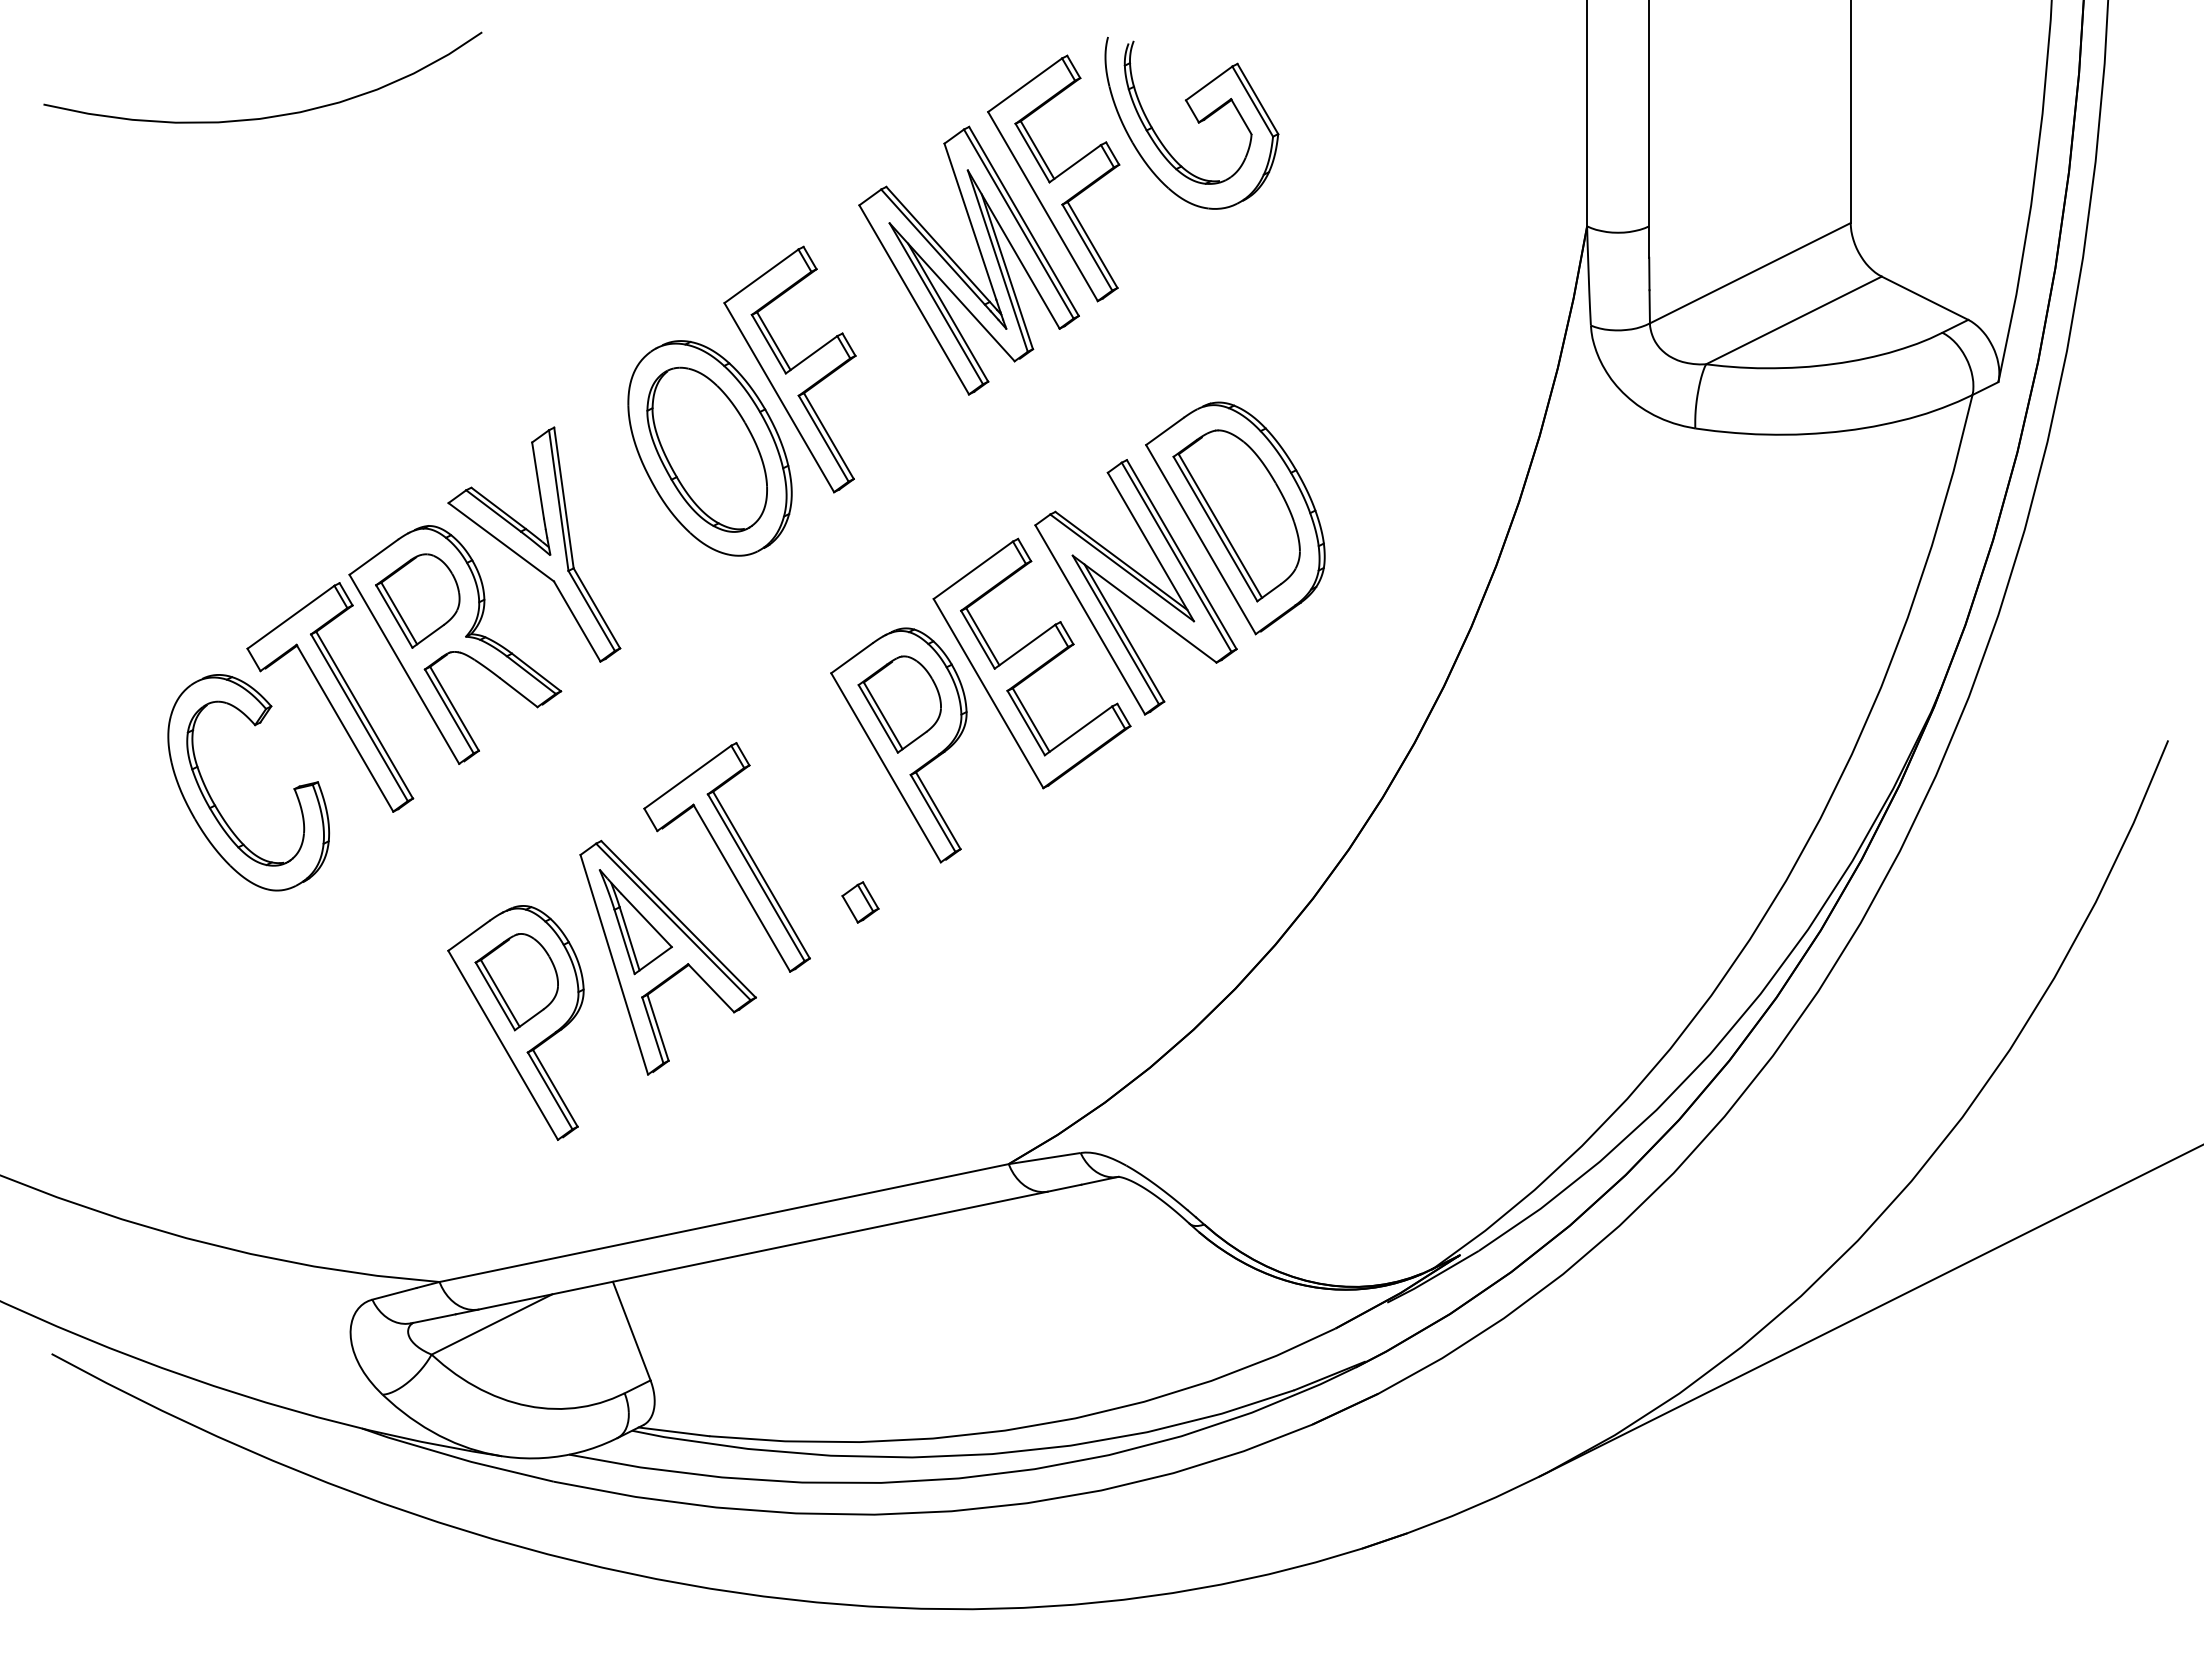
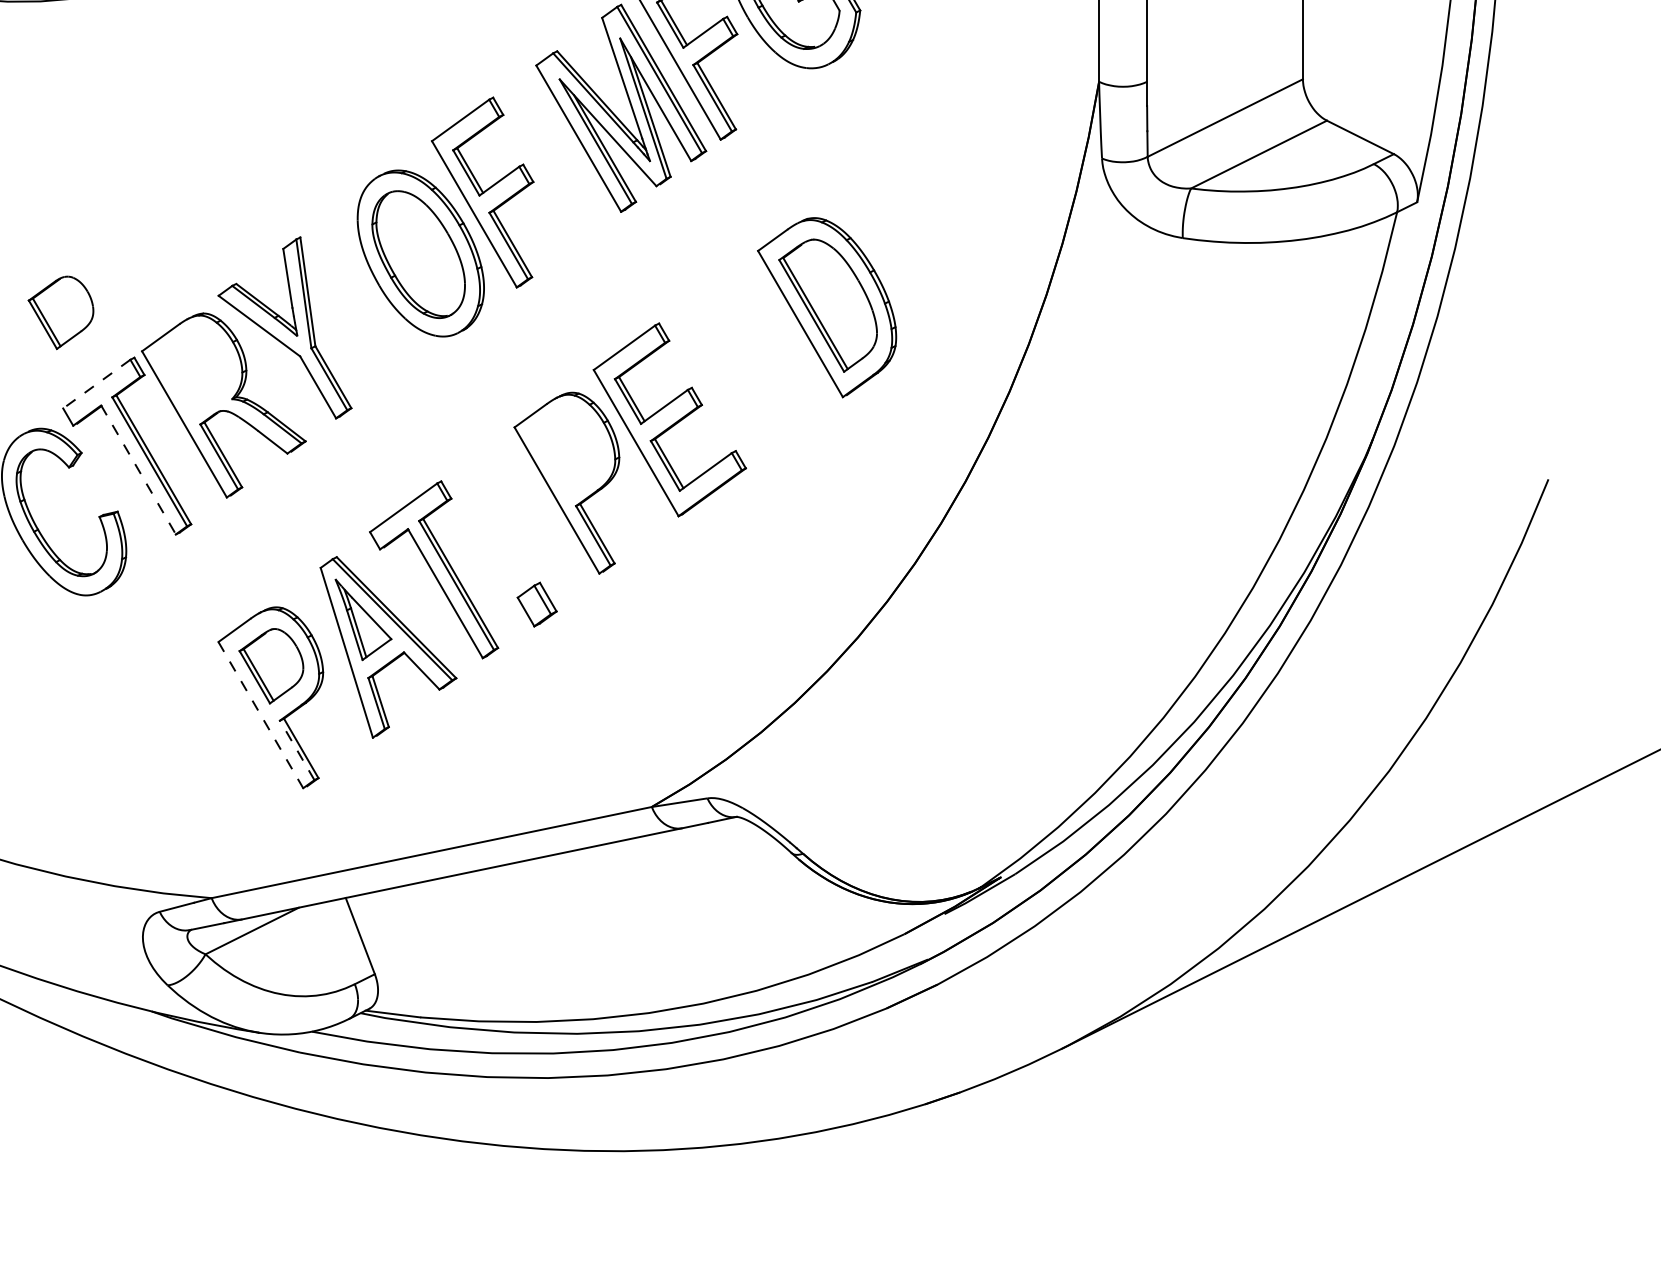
part: (1135, 587) -> (749, 361), removed
part: (417, 600) -> (60, 312), moved
line: (291, 617) -> (97, 384), solid -> dashed
part: (899, 704) -> (567, 451), removed
line: (345, 728) -> (138, 470), solid -> dashed
part: (860, 902) -> (537, 604), size x1.4
line: (503, 1045) -> (261, 715), solid -> dashed
line: (549, 1090) -> (296, 750), solid -> dashed

